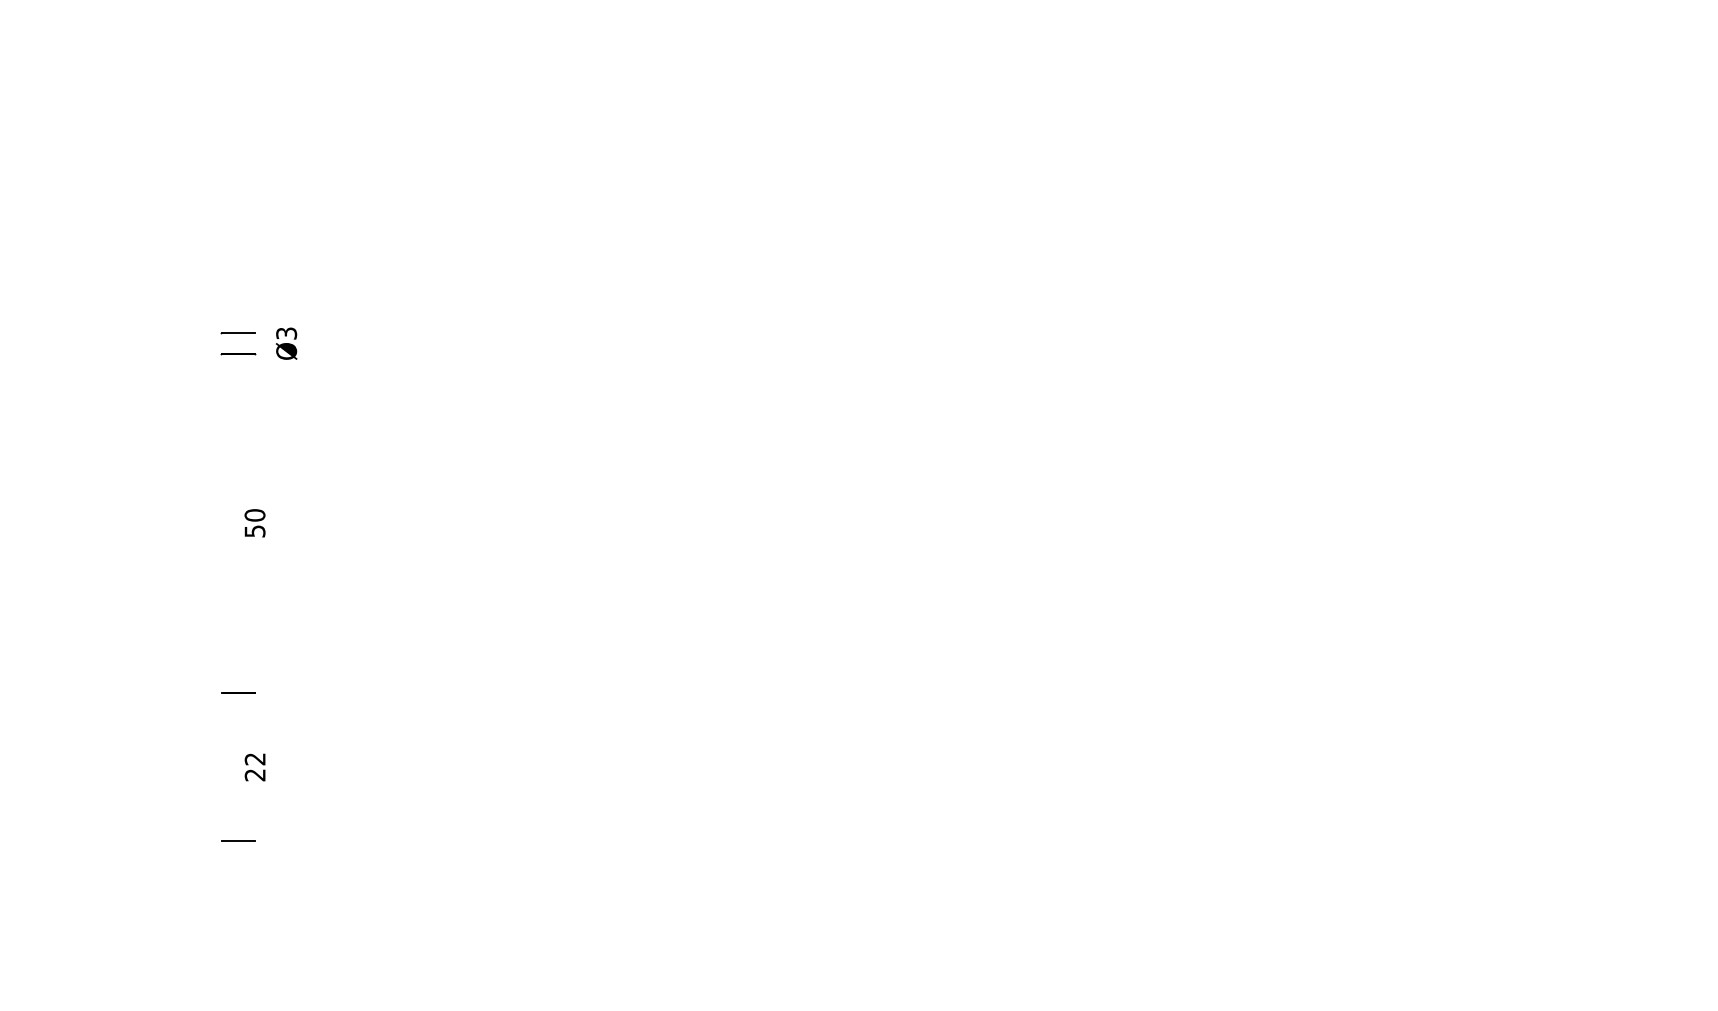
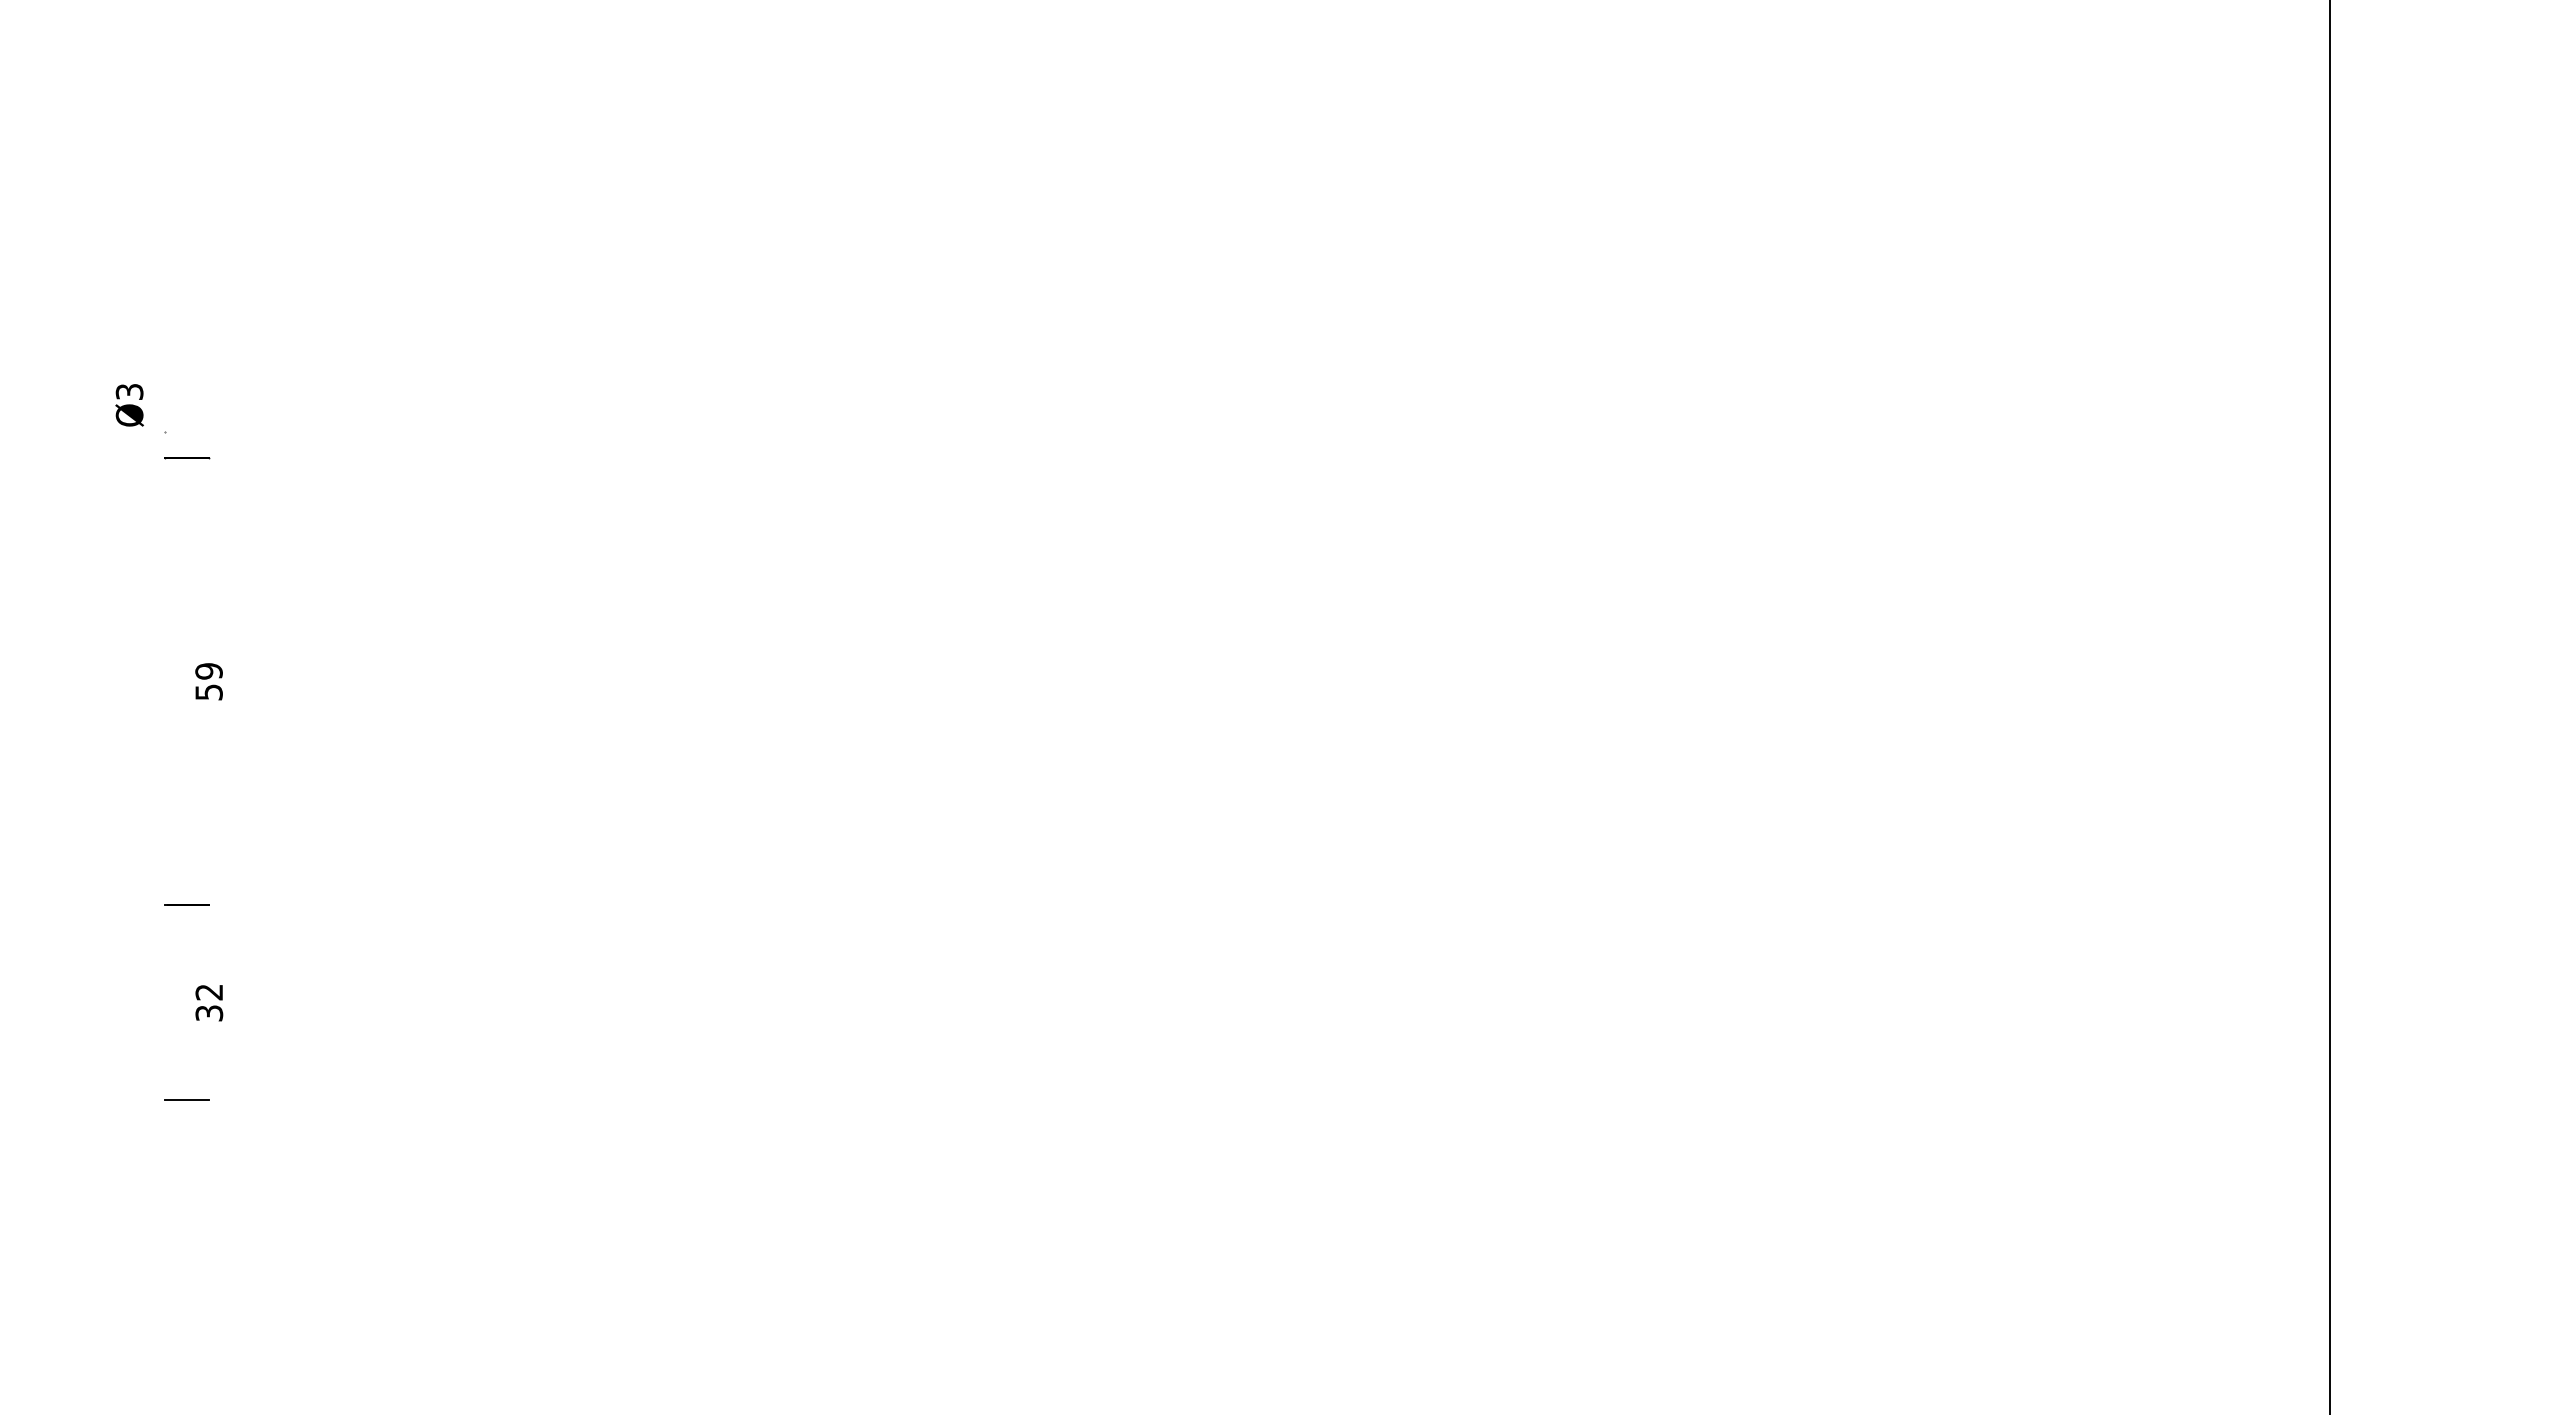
line: (238, 333) -> (187, 431), removed
text: (286, 343) -> (129, 405), moved
text: (254, 515) -> (208, 671), 50 -> 59
text: (255, 775) -> (209, 1013), 22 -> 32

